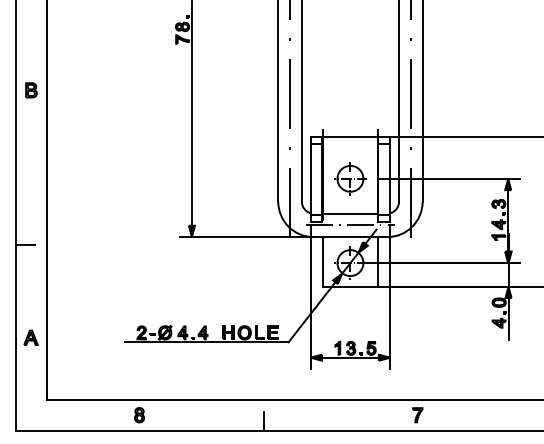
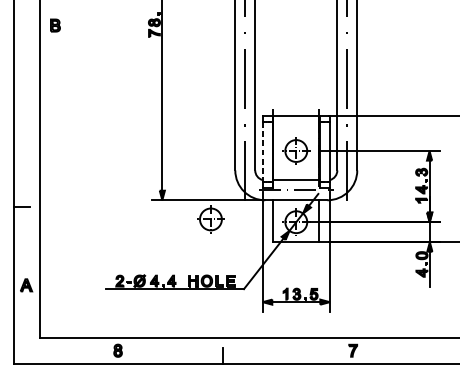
part: (31, 90) -> (55, 25), moved
line: (310, 179) -> (262, 151), solid -> dashed
part: (249, 259) -> (210, 219), added

